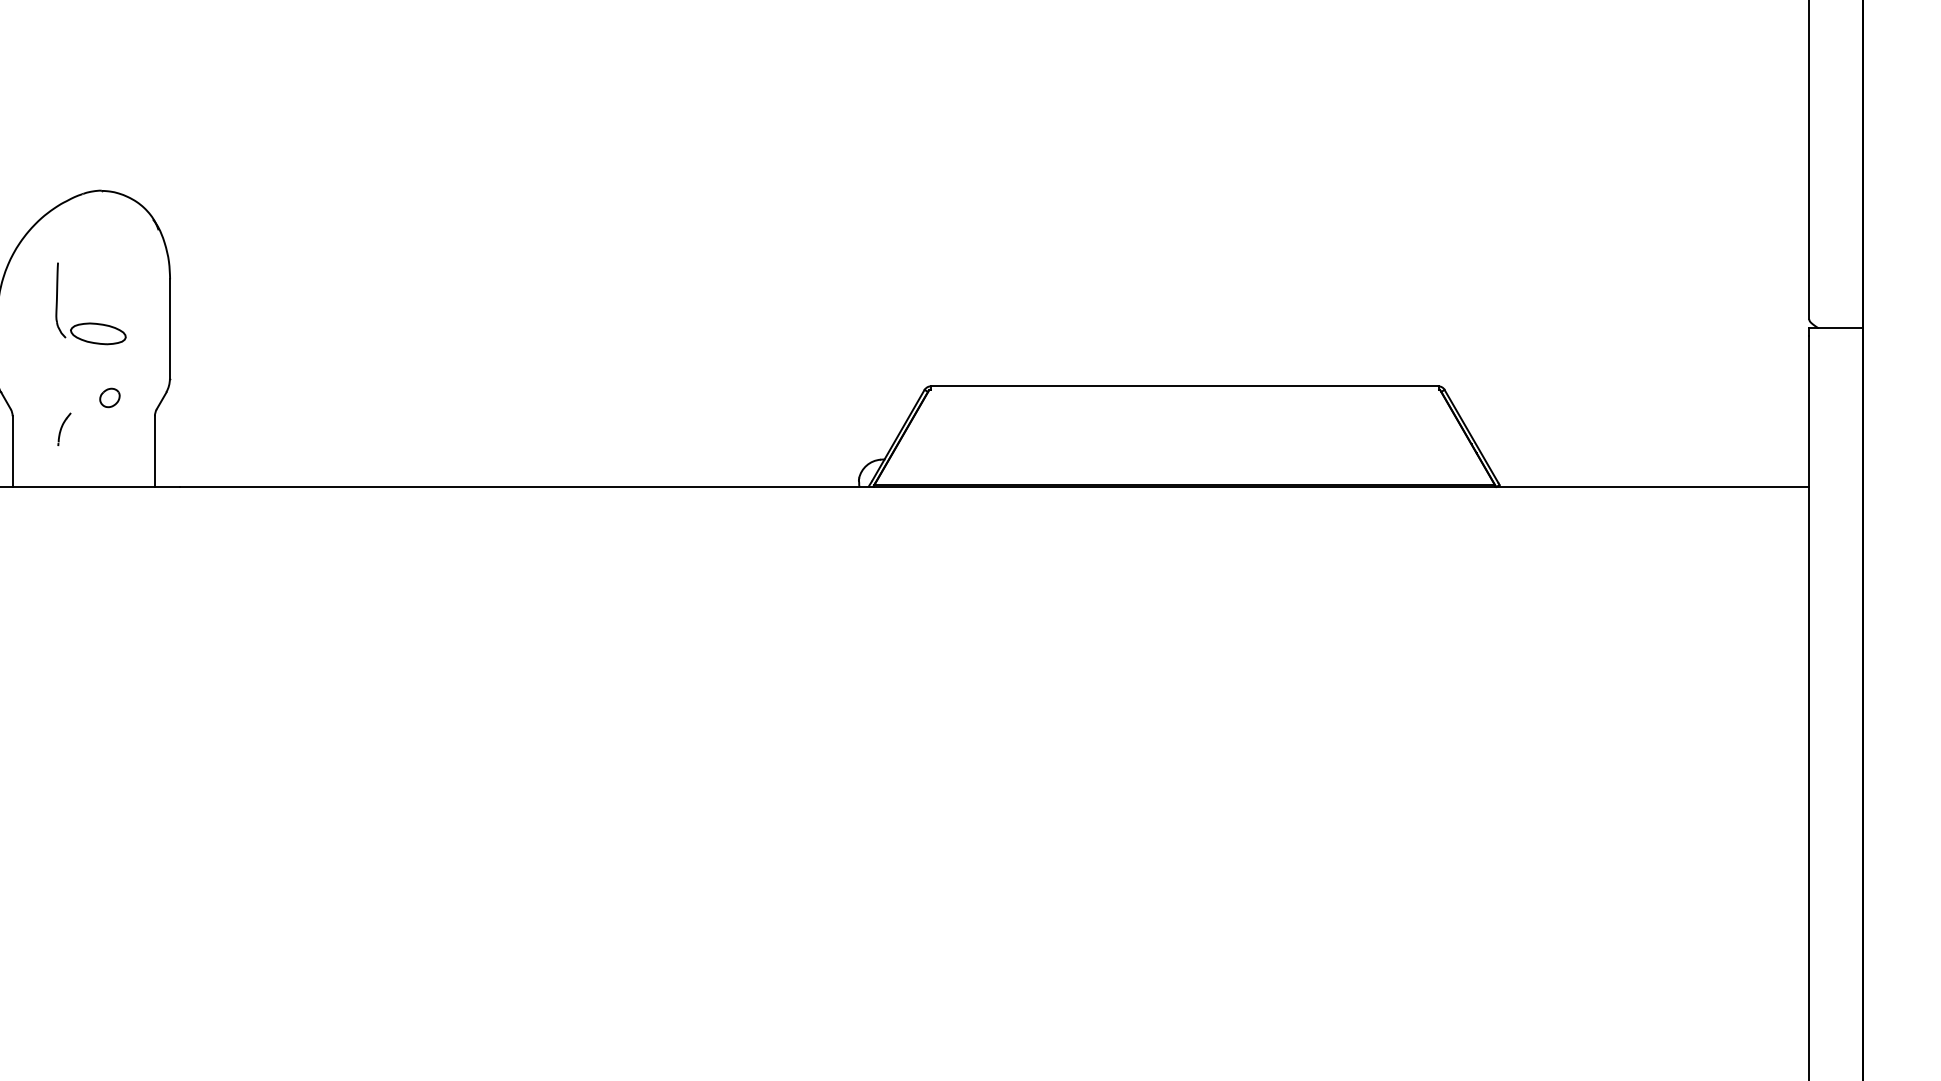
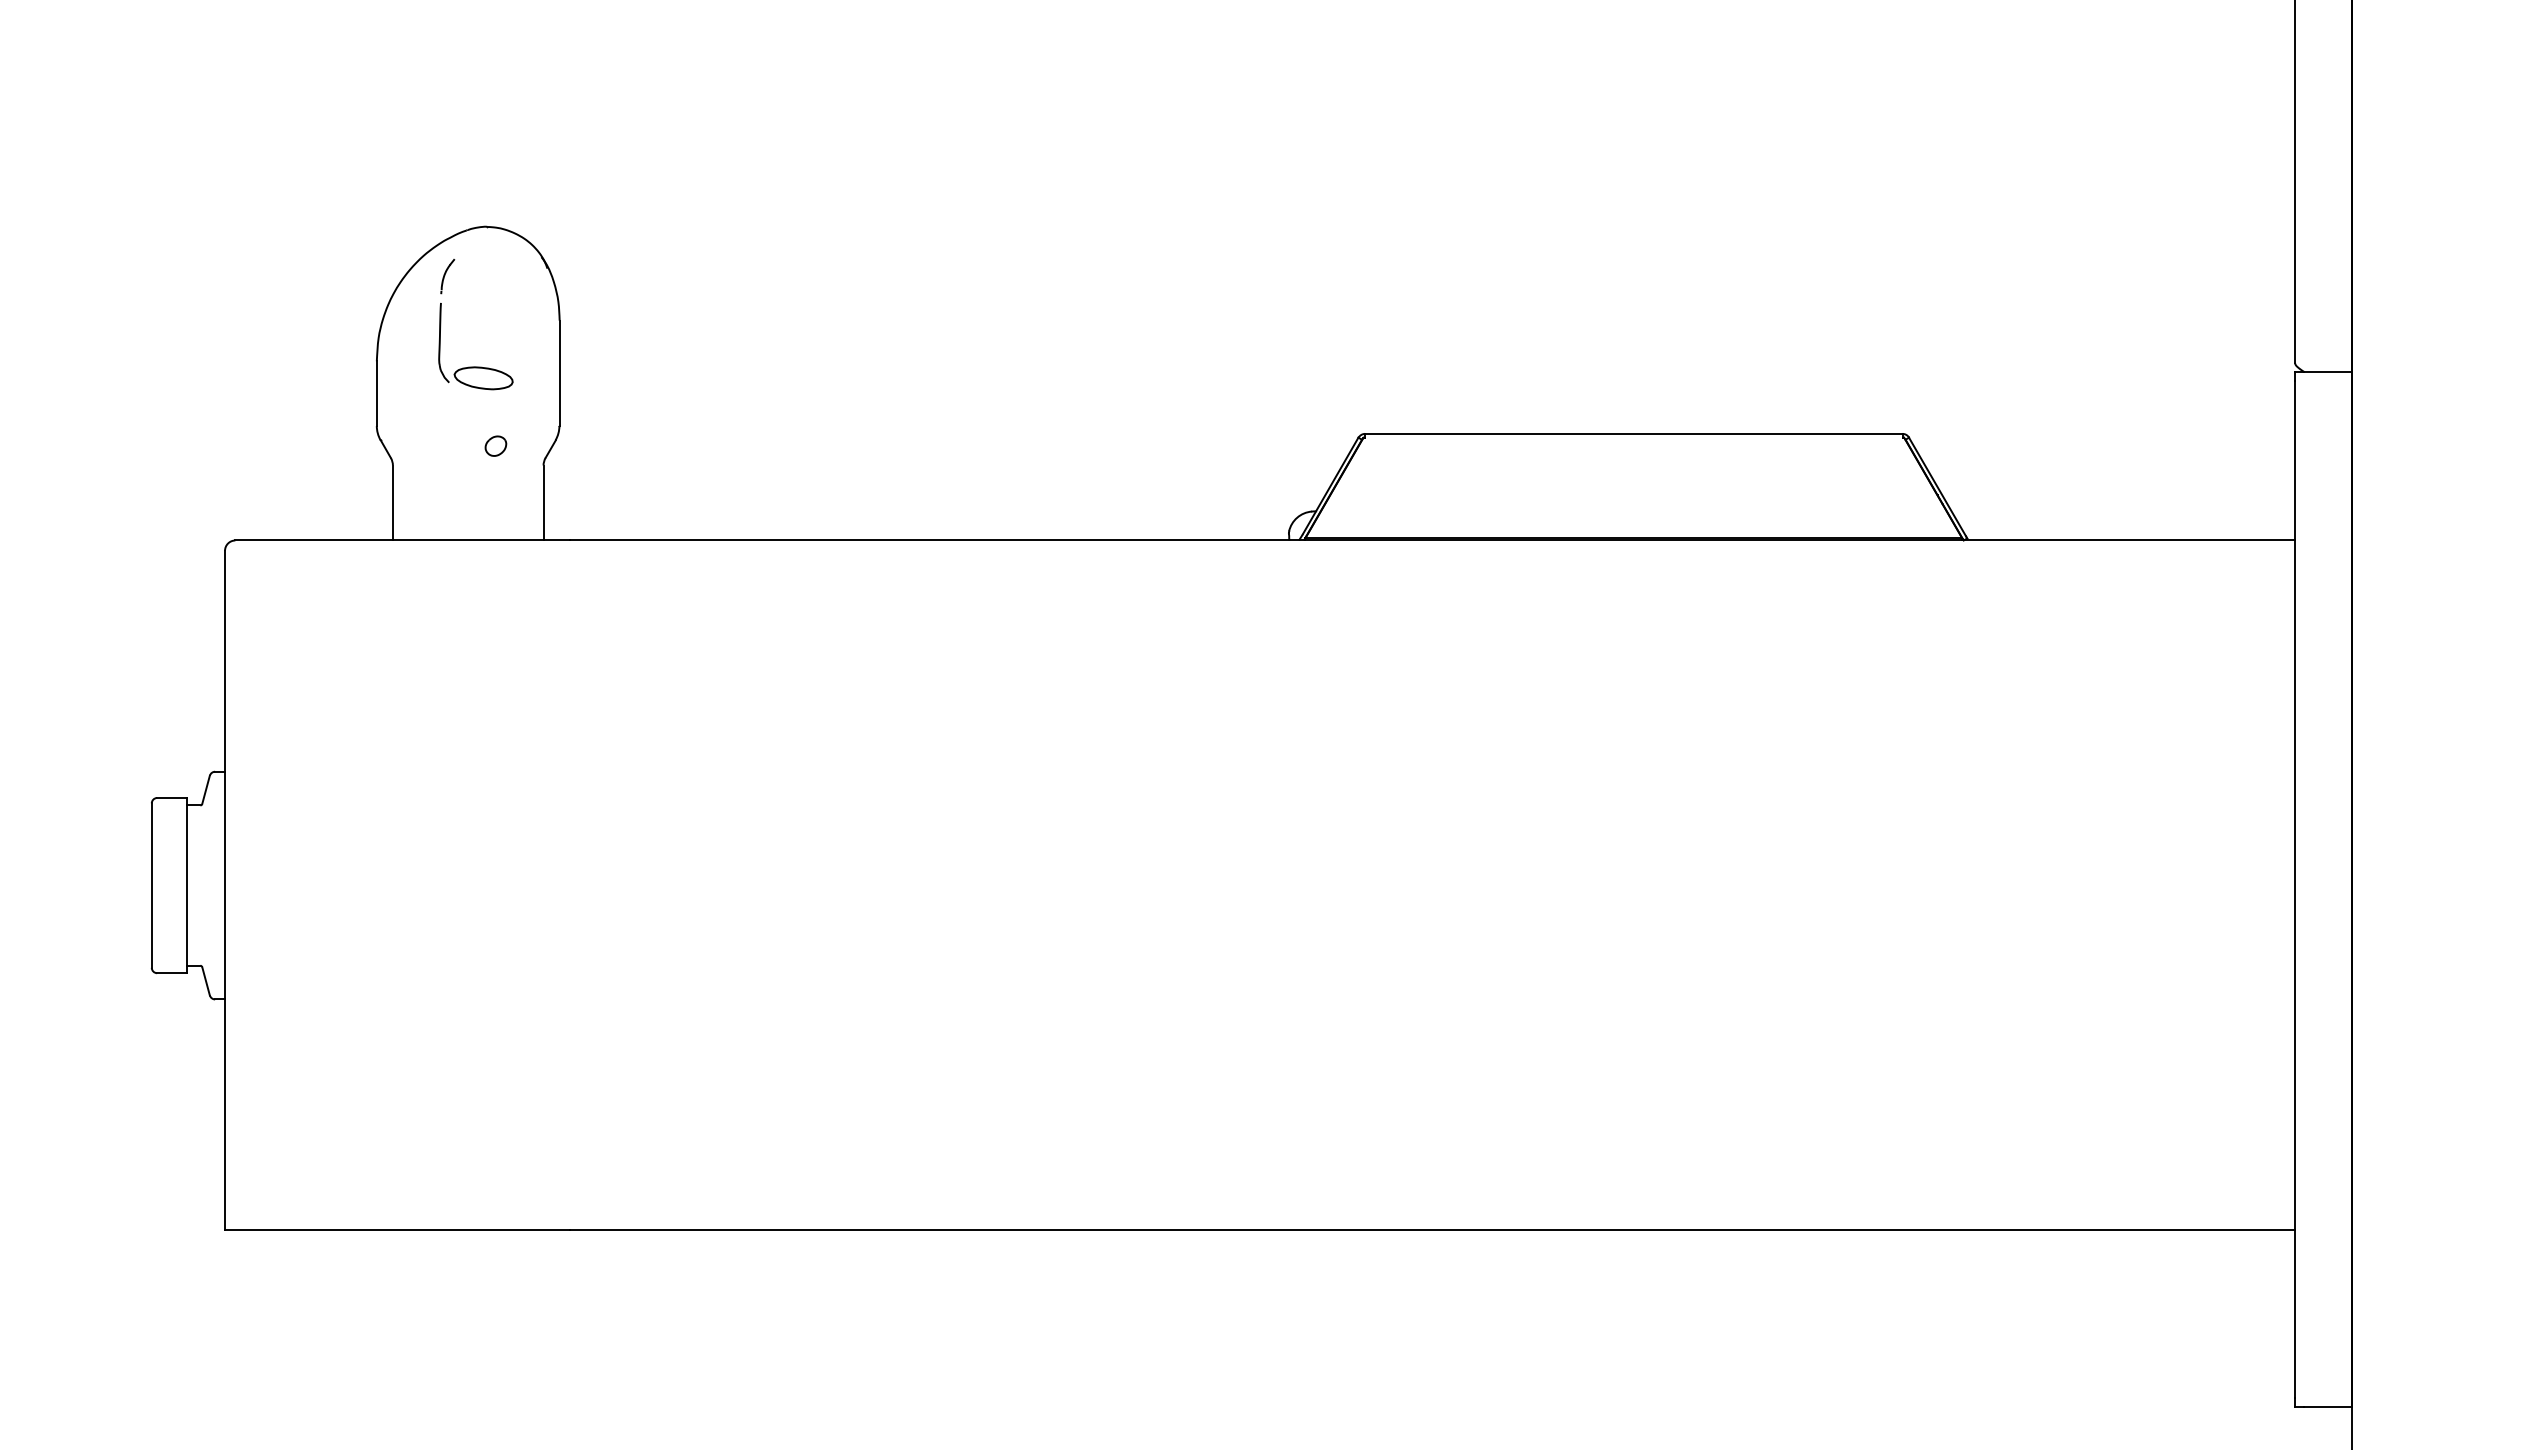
part: (64, 429) -> (447, 276), moved

